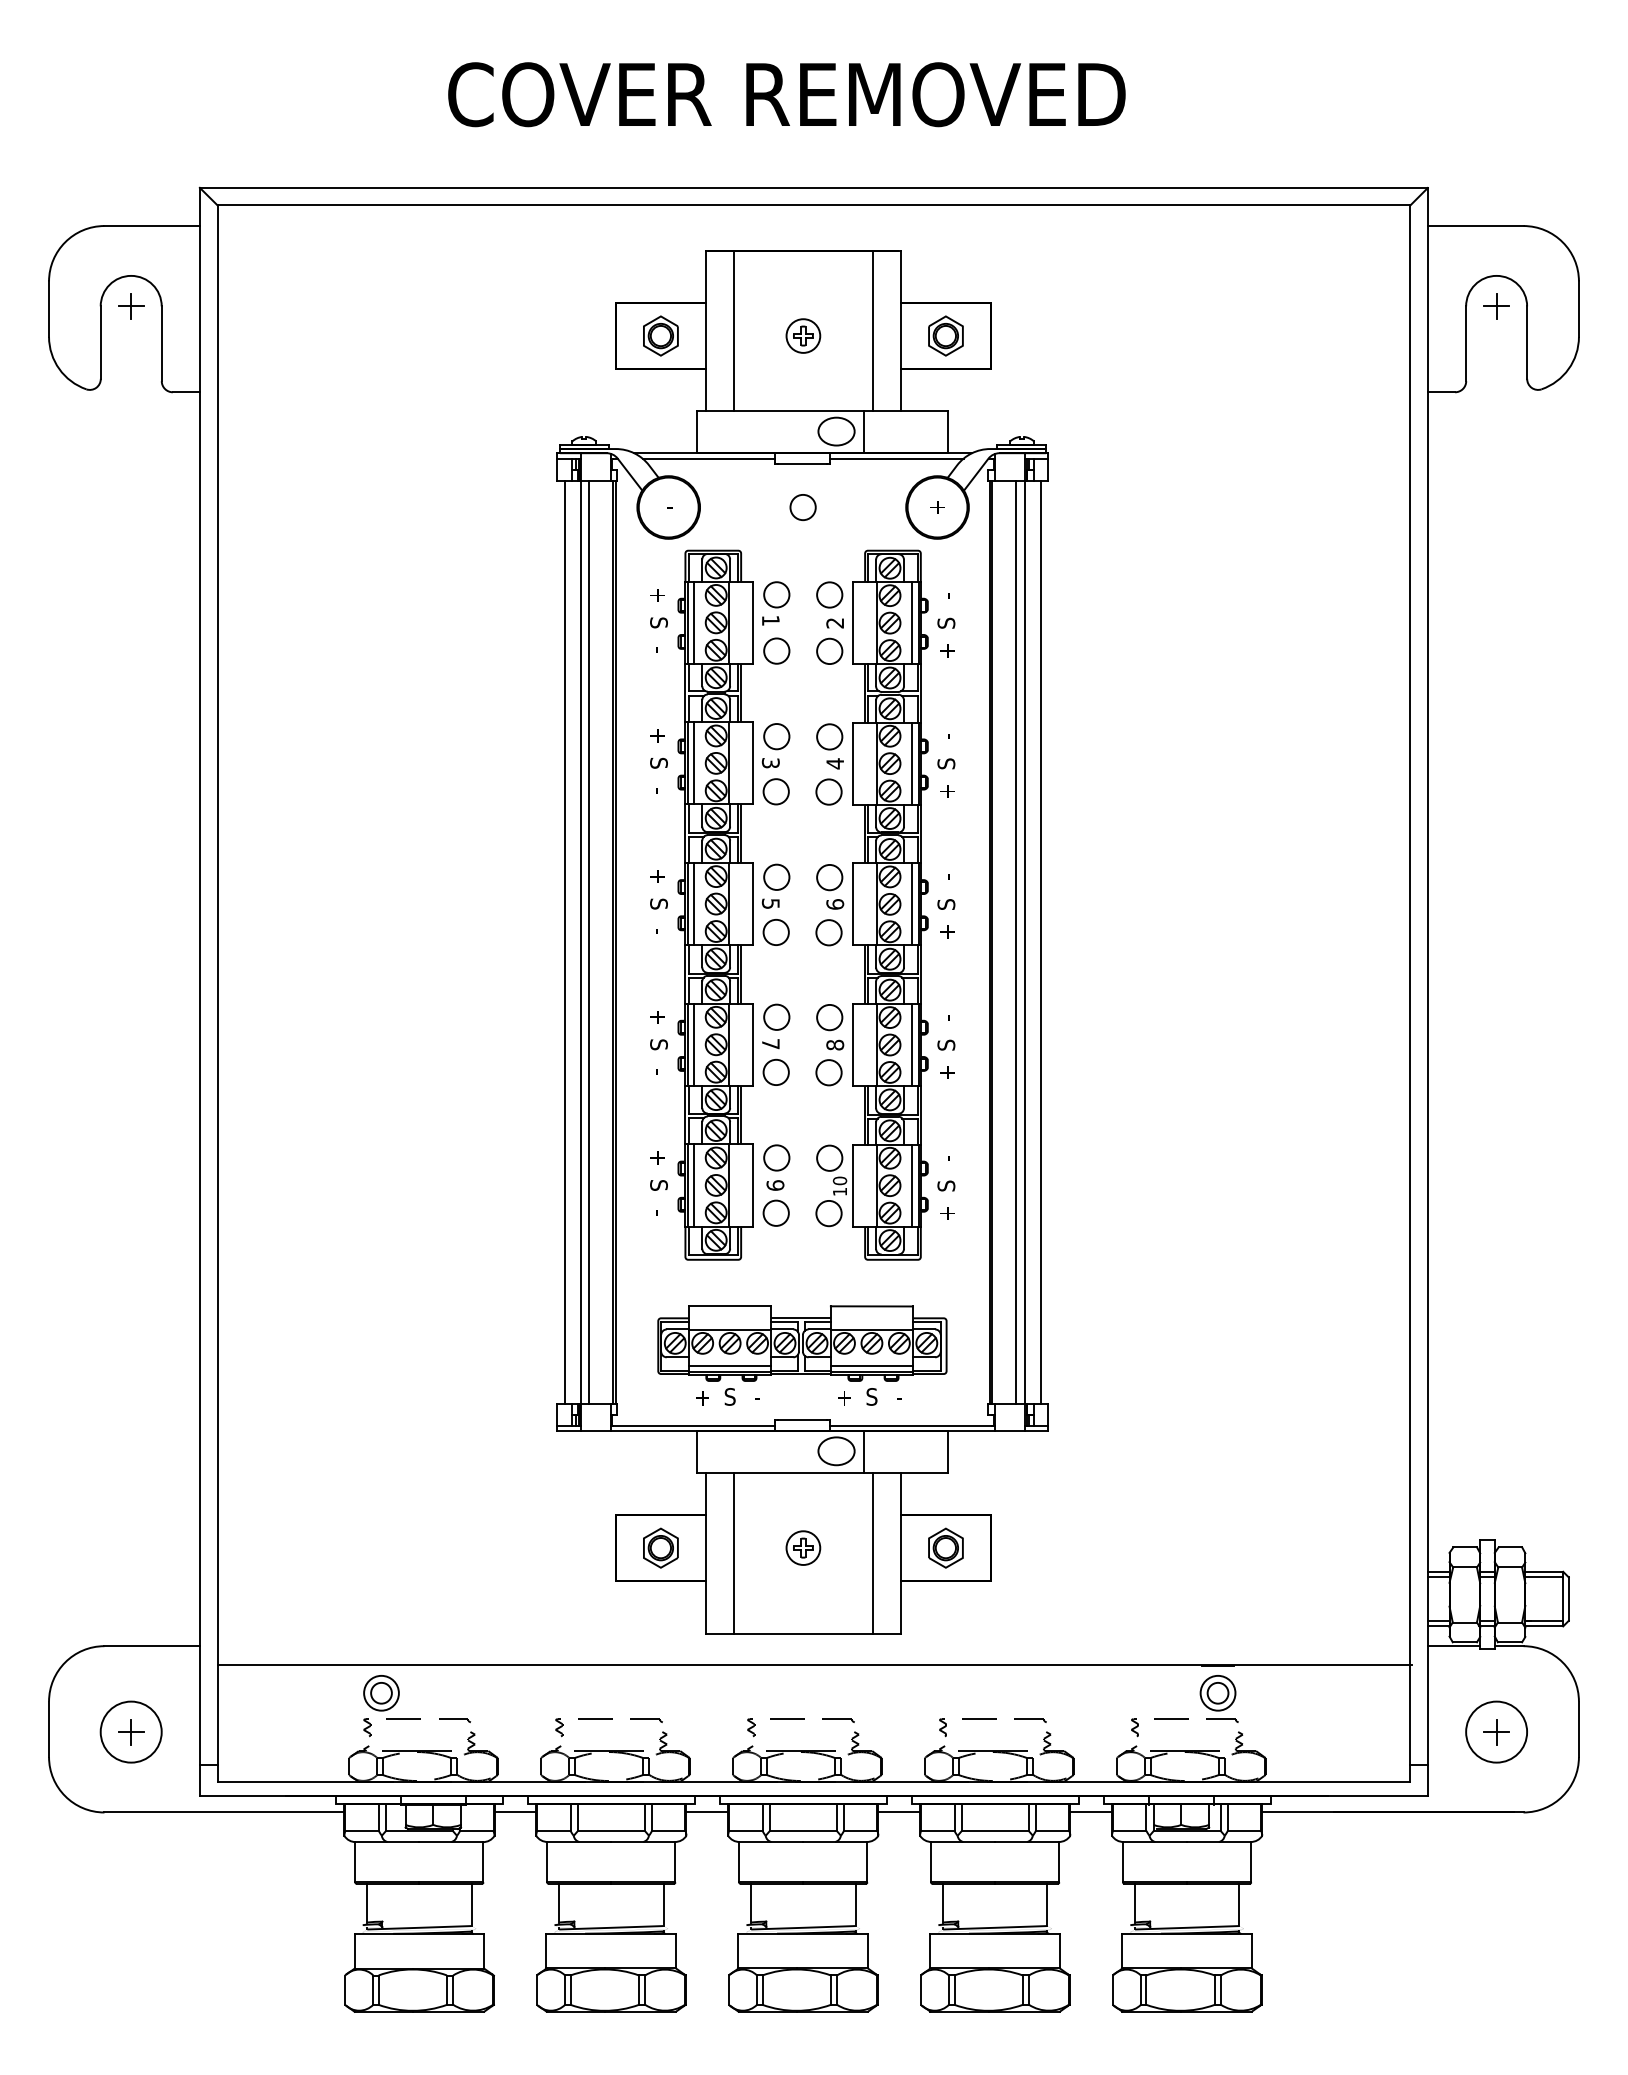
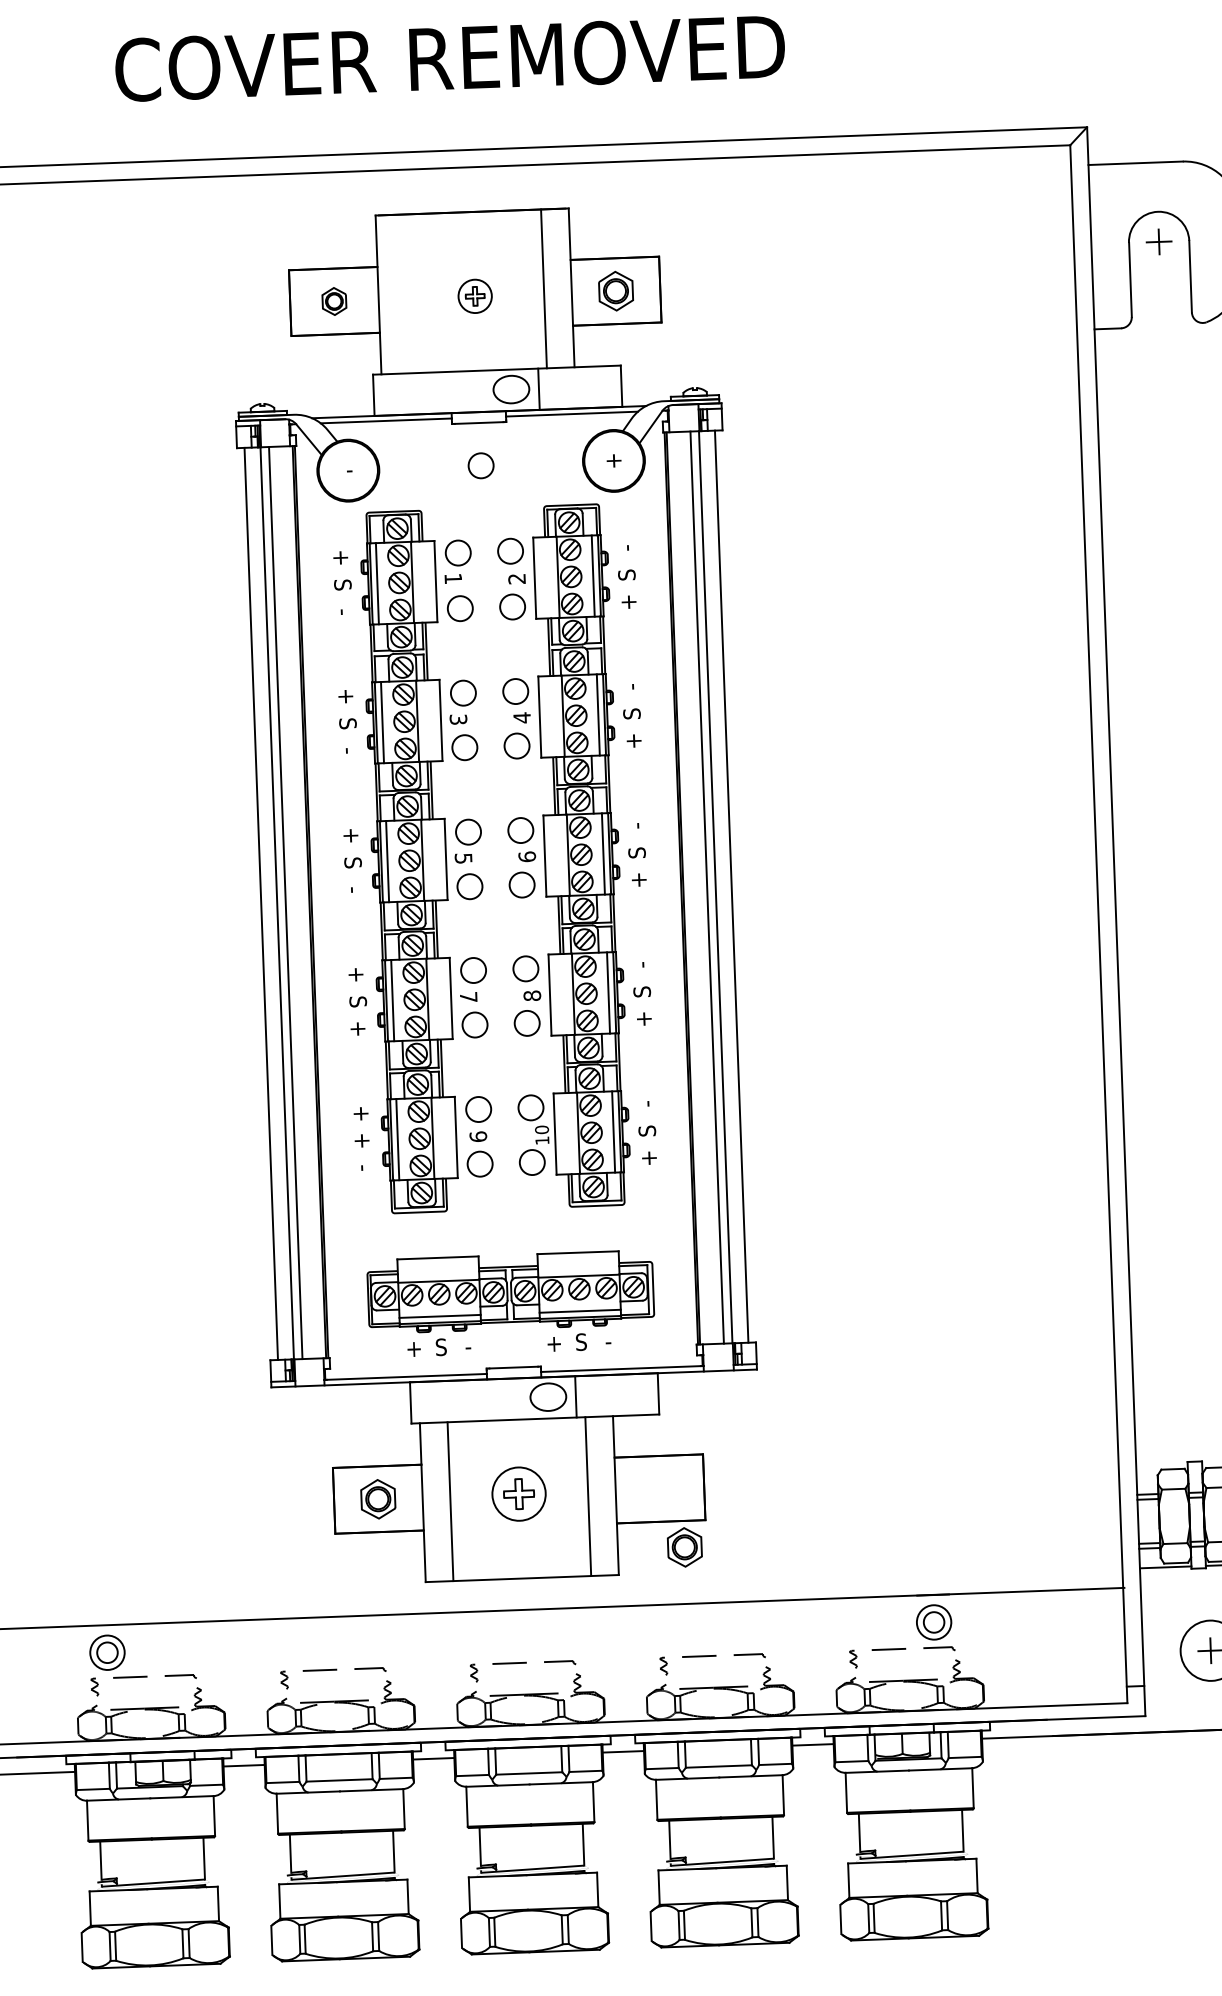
line: (733, 330) -> (405, 293), removed
part: (660, 335) -> (333, 300), size x0.7
text: (657, 1071) -> (357, 1028), - -> +
text: (658, 1185) -> (362, 1140), S -> +
part: (803, 1547) -> (519, 1493), size x1.6
part: (945, 1547) -> (684, 1546), moved

